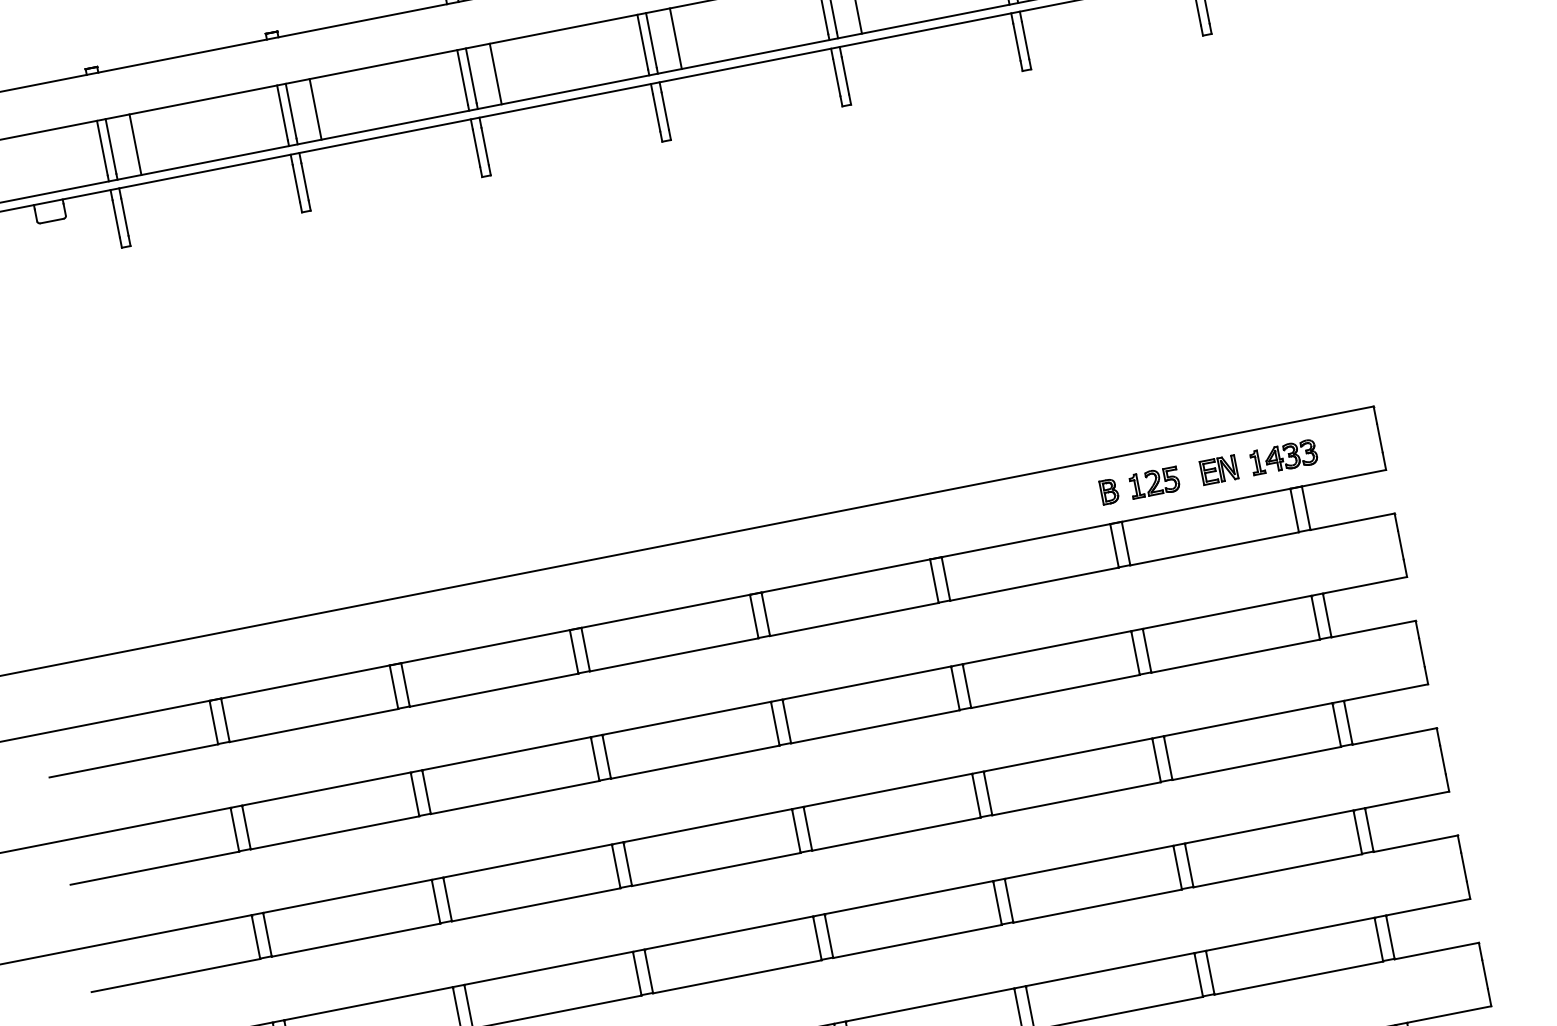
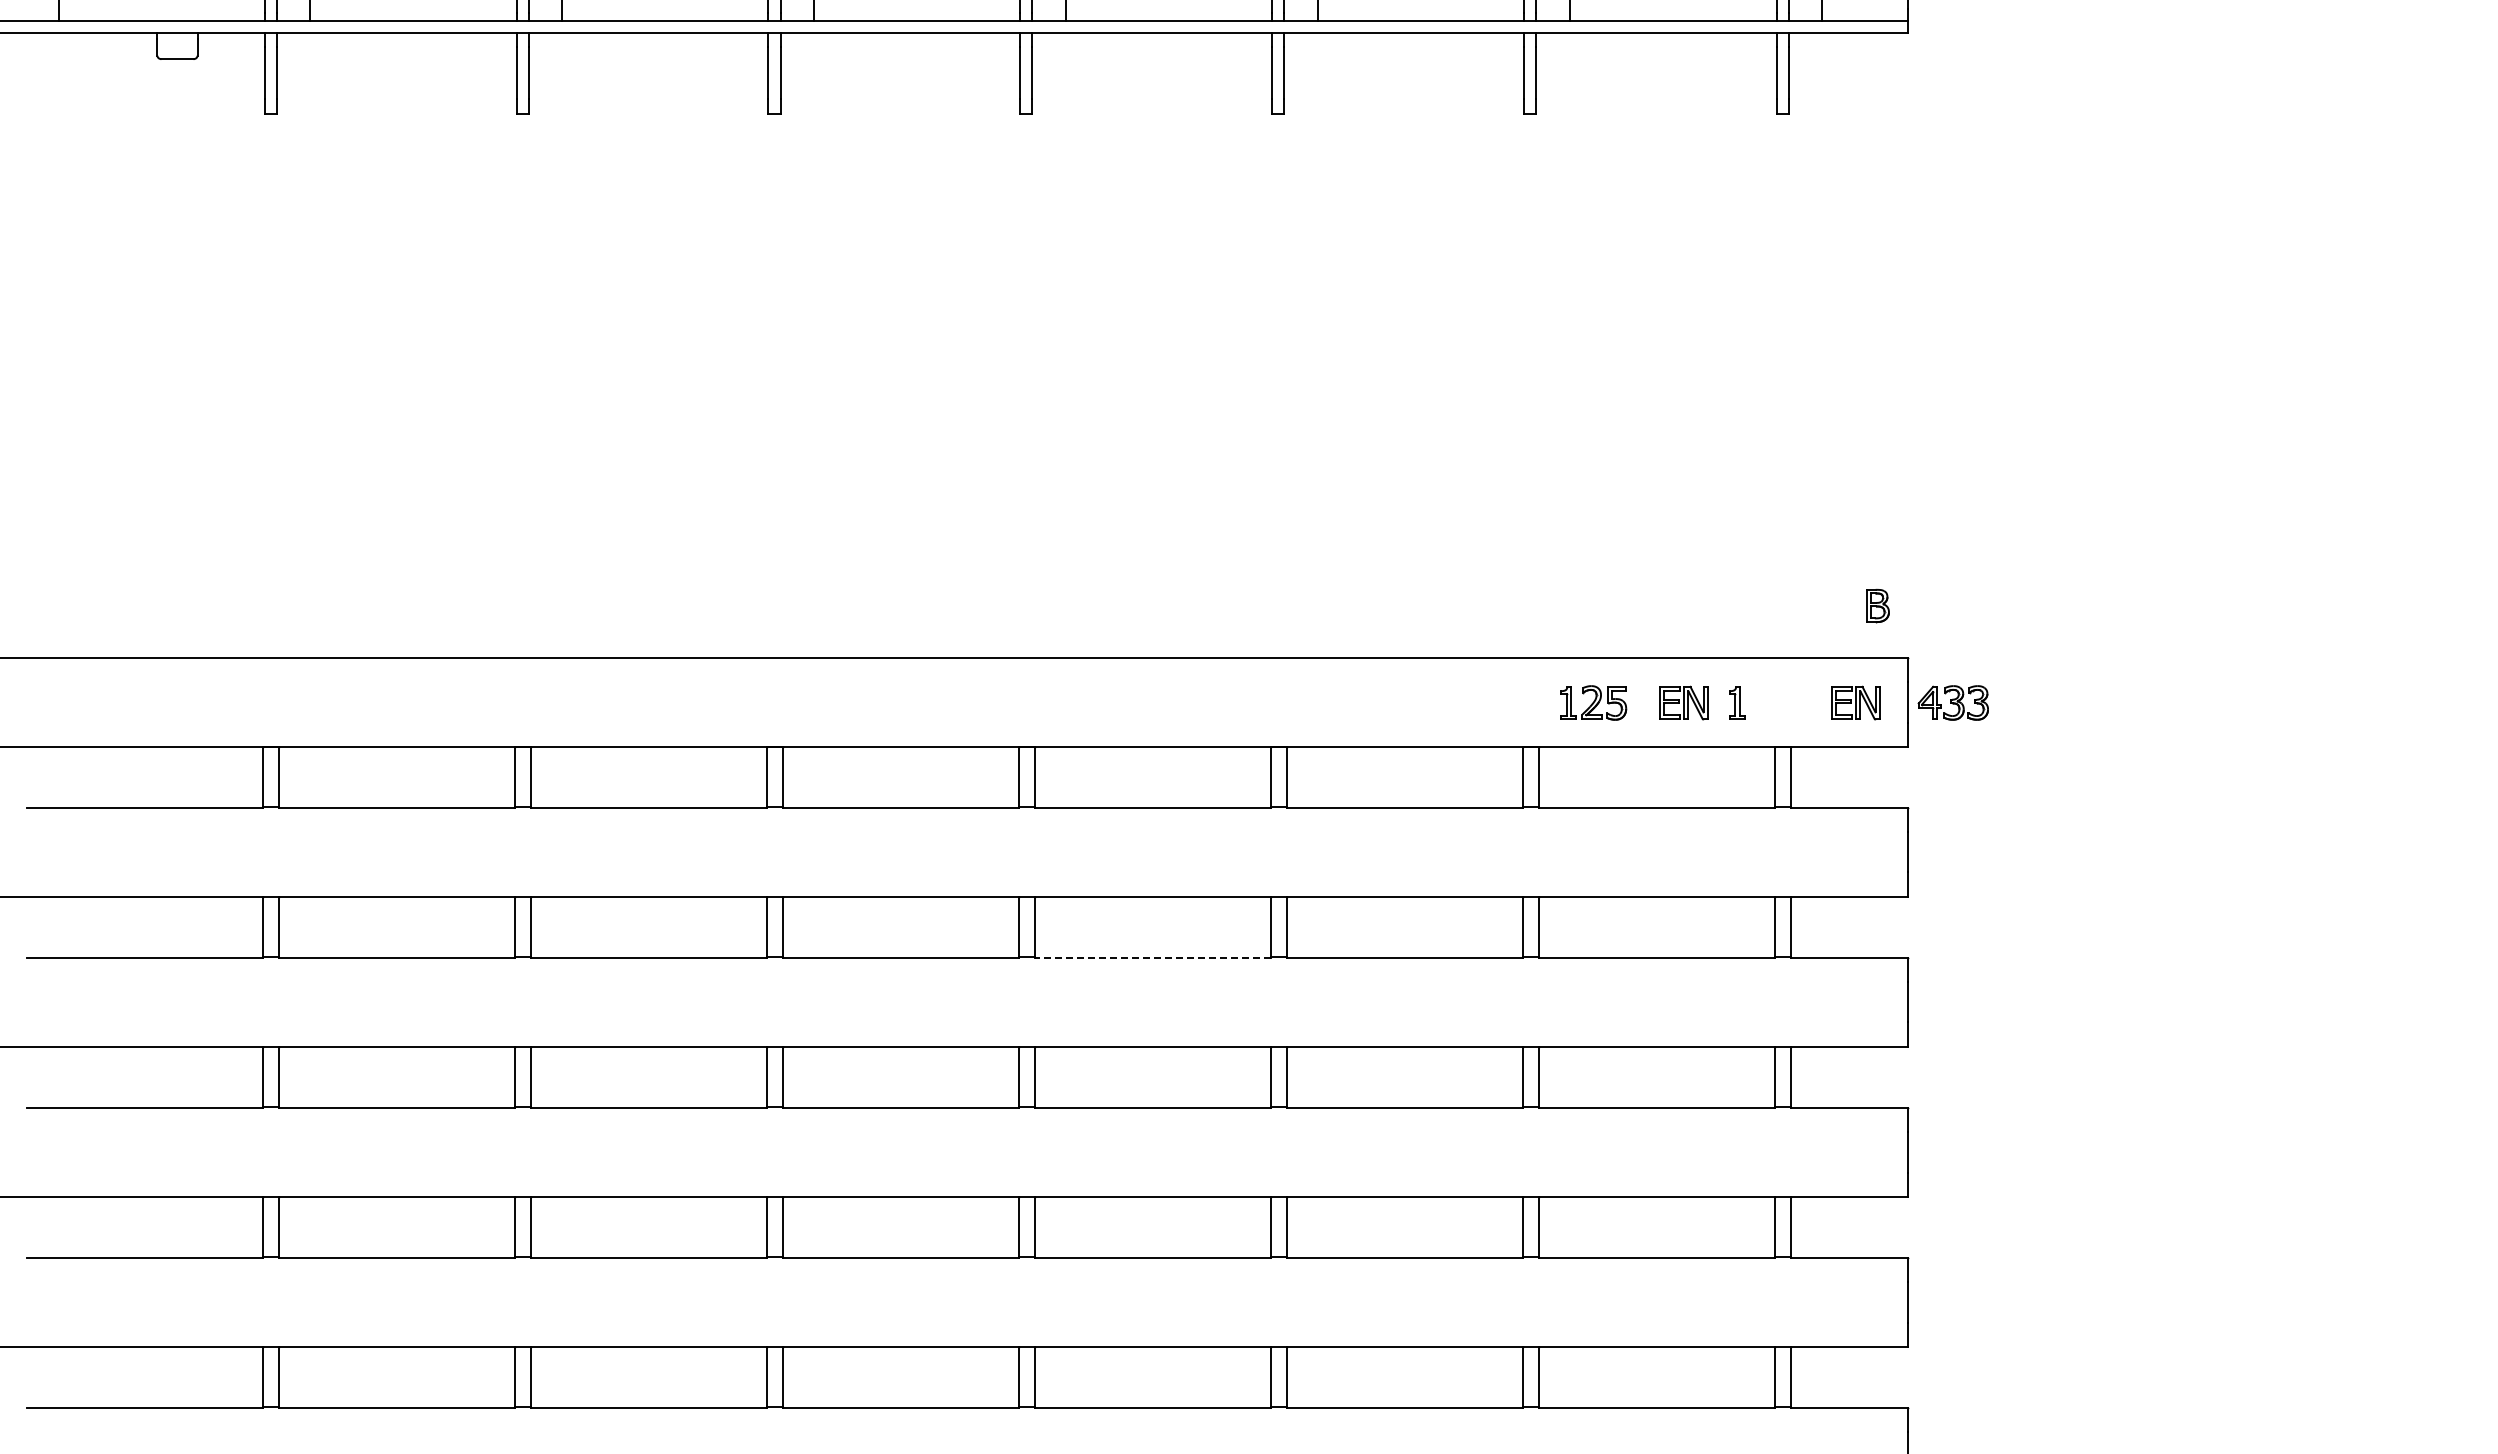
part: (1342, 445) -> (1855, 702), added
part: (1290, 455) -> (1952, 702), moved
part: (1108, 491) -> (1877, 605), moved
line: (875, 726) -> (1152, 957), solid -> dashed

